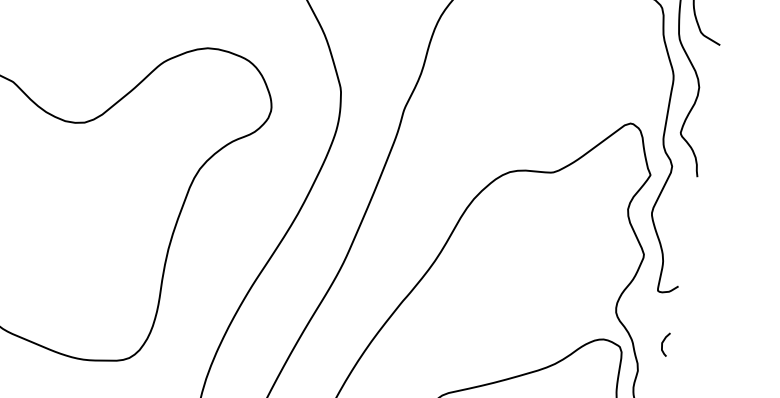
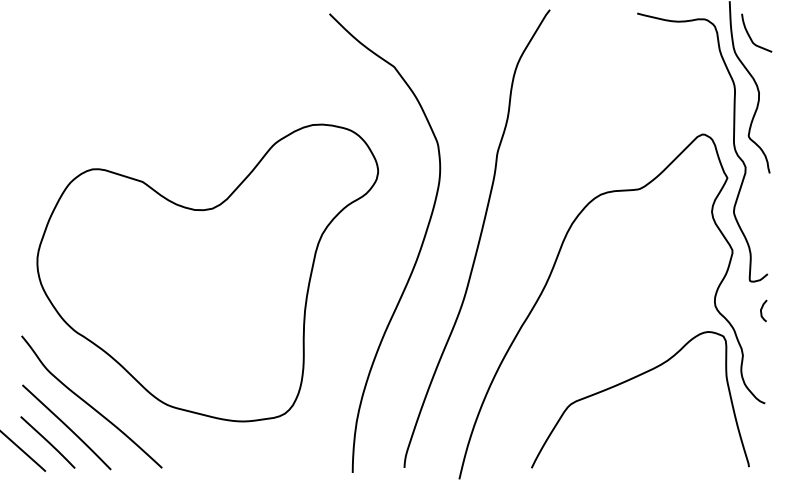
curve: (664, 342) -> (762, 309), moved

